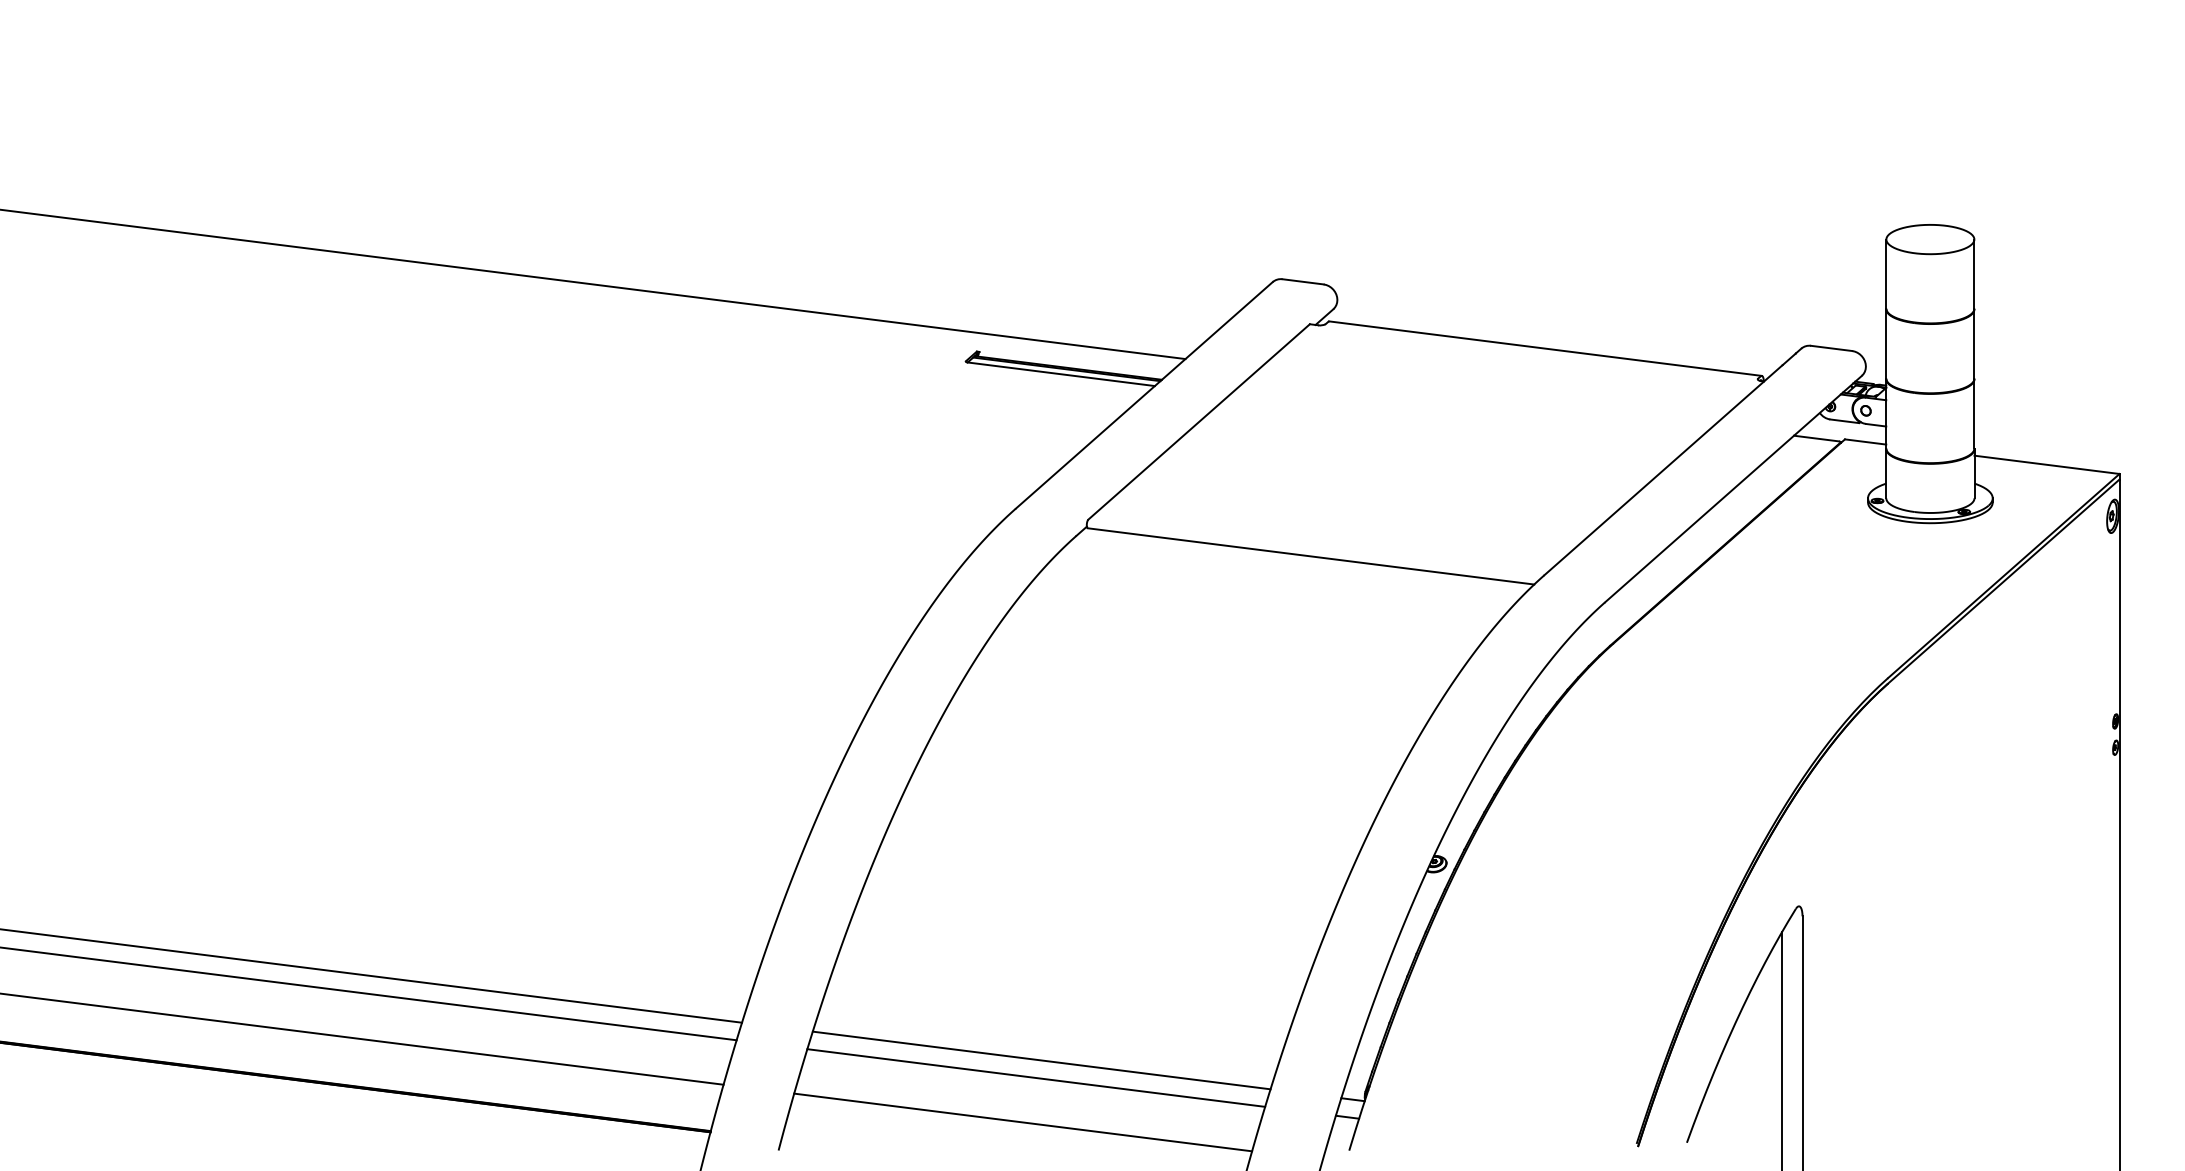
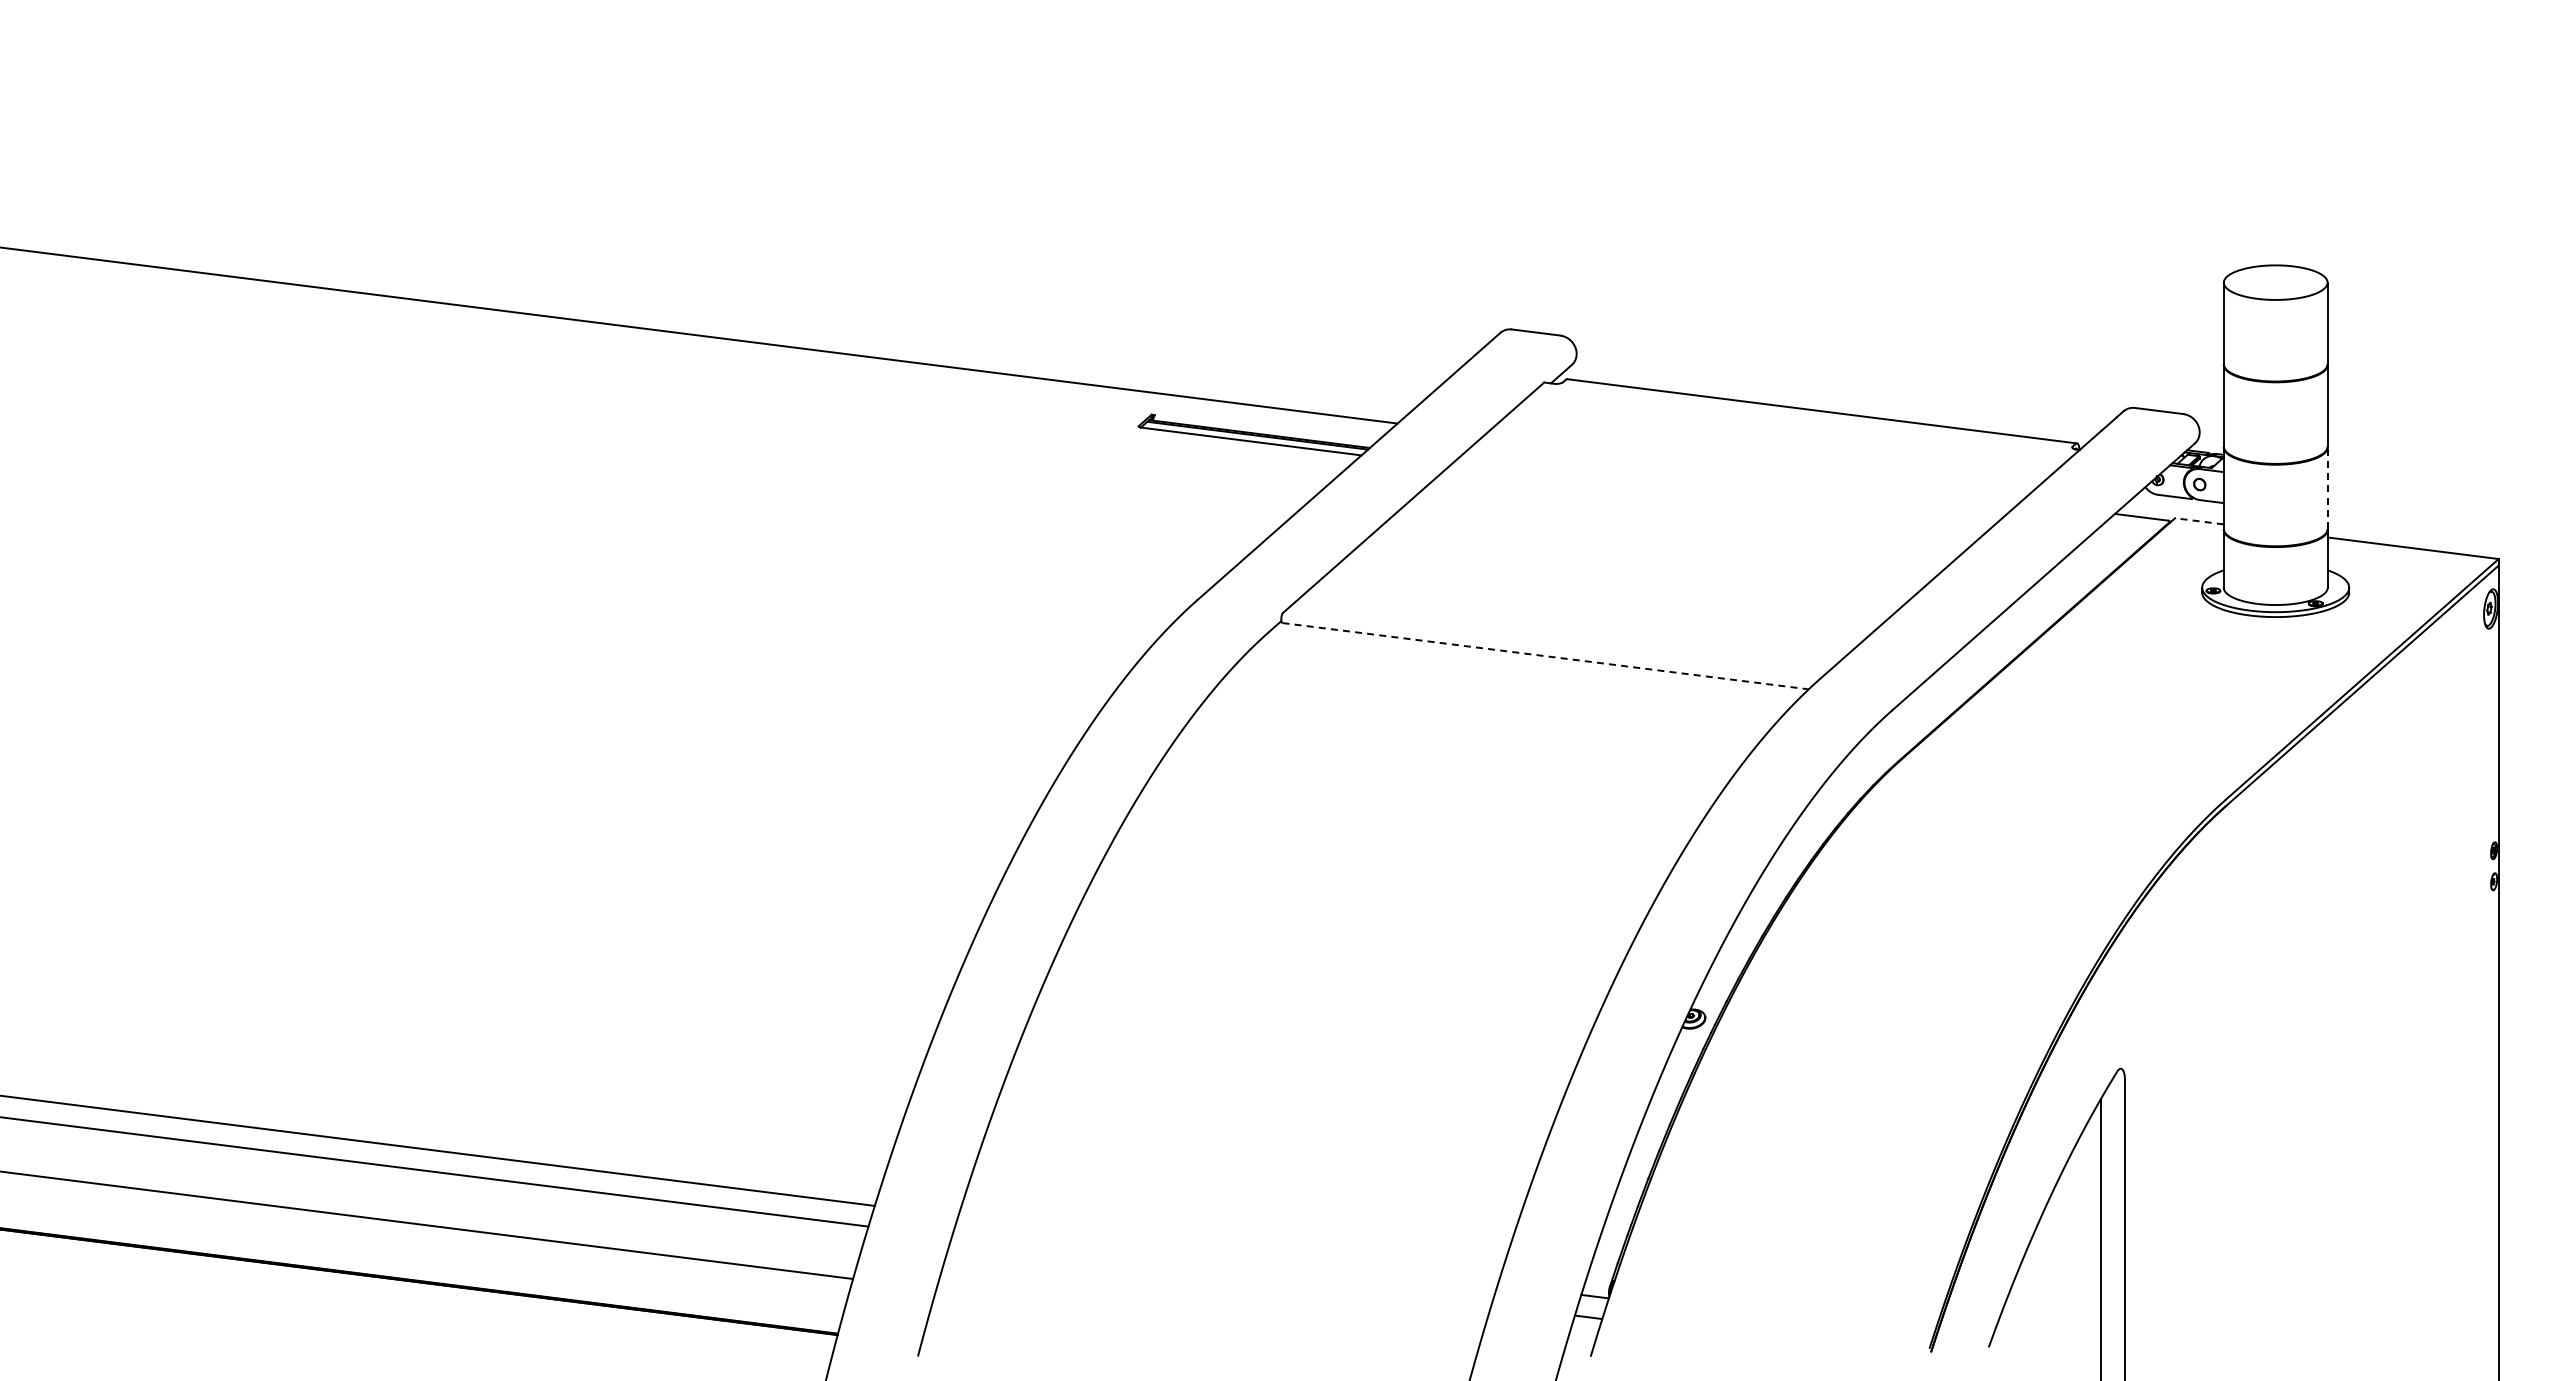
line: (1974, 414) -> (2327, 488), solid -> dashed
line: (1865, 442) -> (2199, 521), solid -> dashed
line: (1311, 556) -> (1546, 656), solid -> dashed
line: (1041, 1060) -> (1227, 1250), removed
line: (1036, 1078) -> (1221, 1271), removed
line: (1023, 1122) -> (1206, 1323), removed

